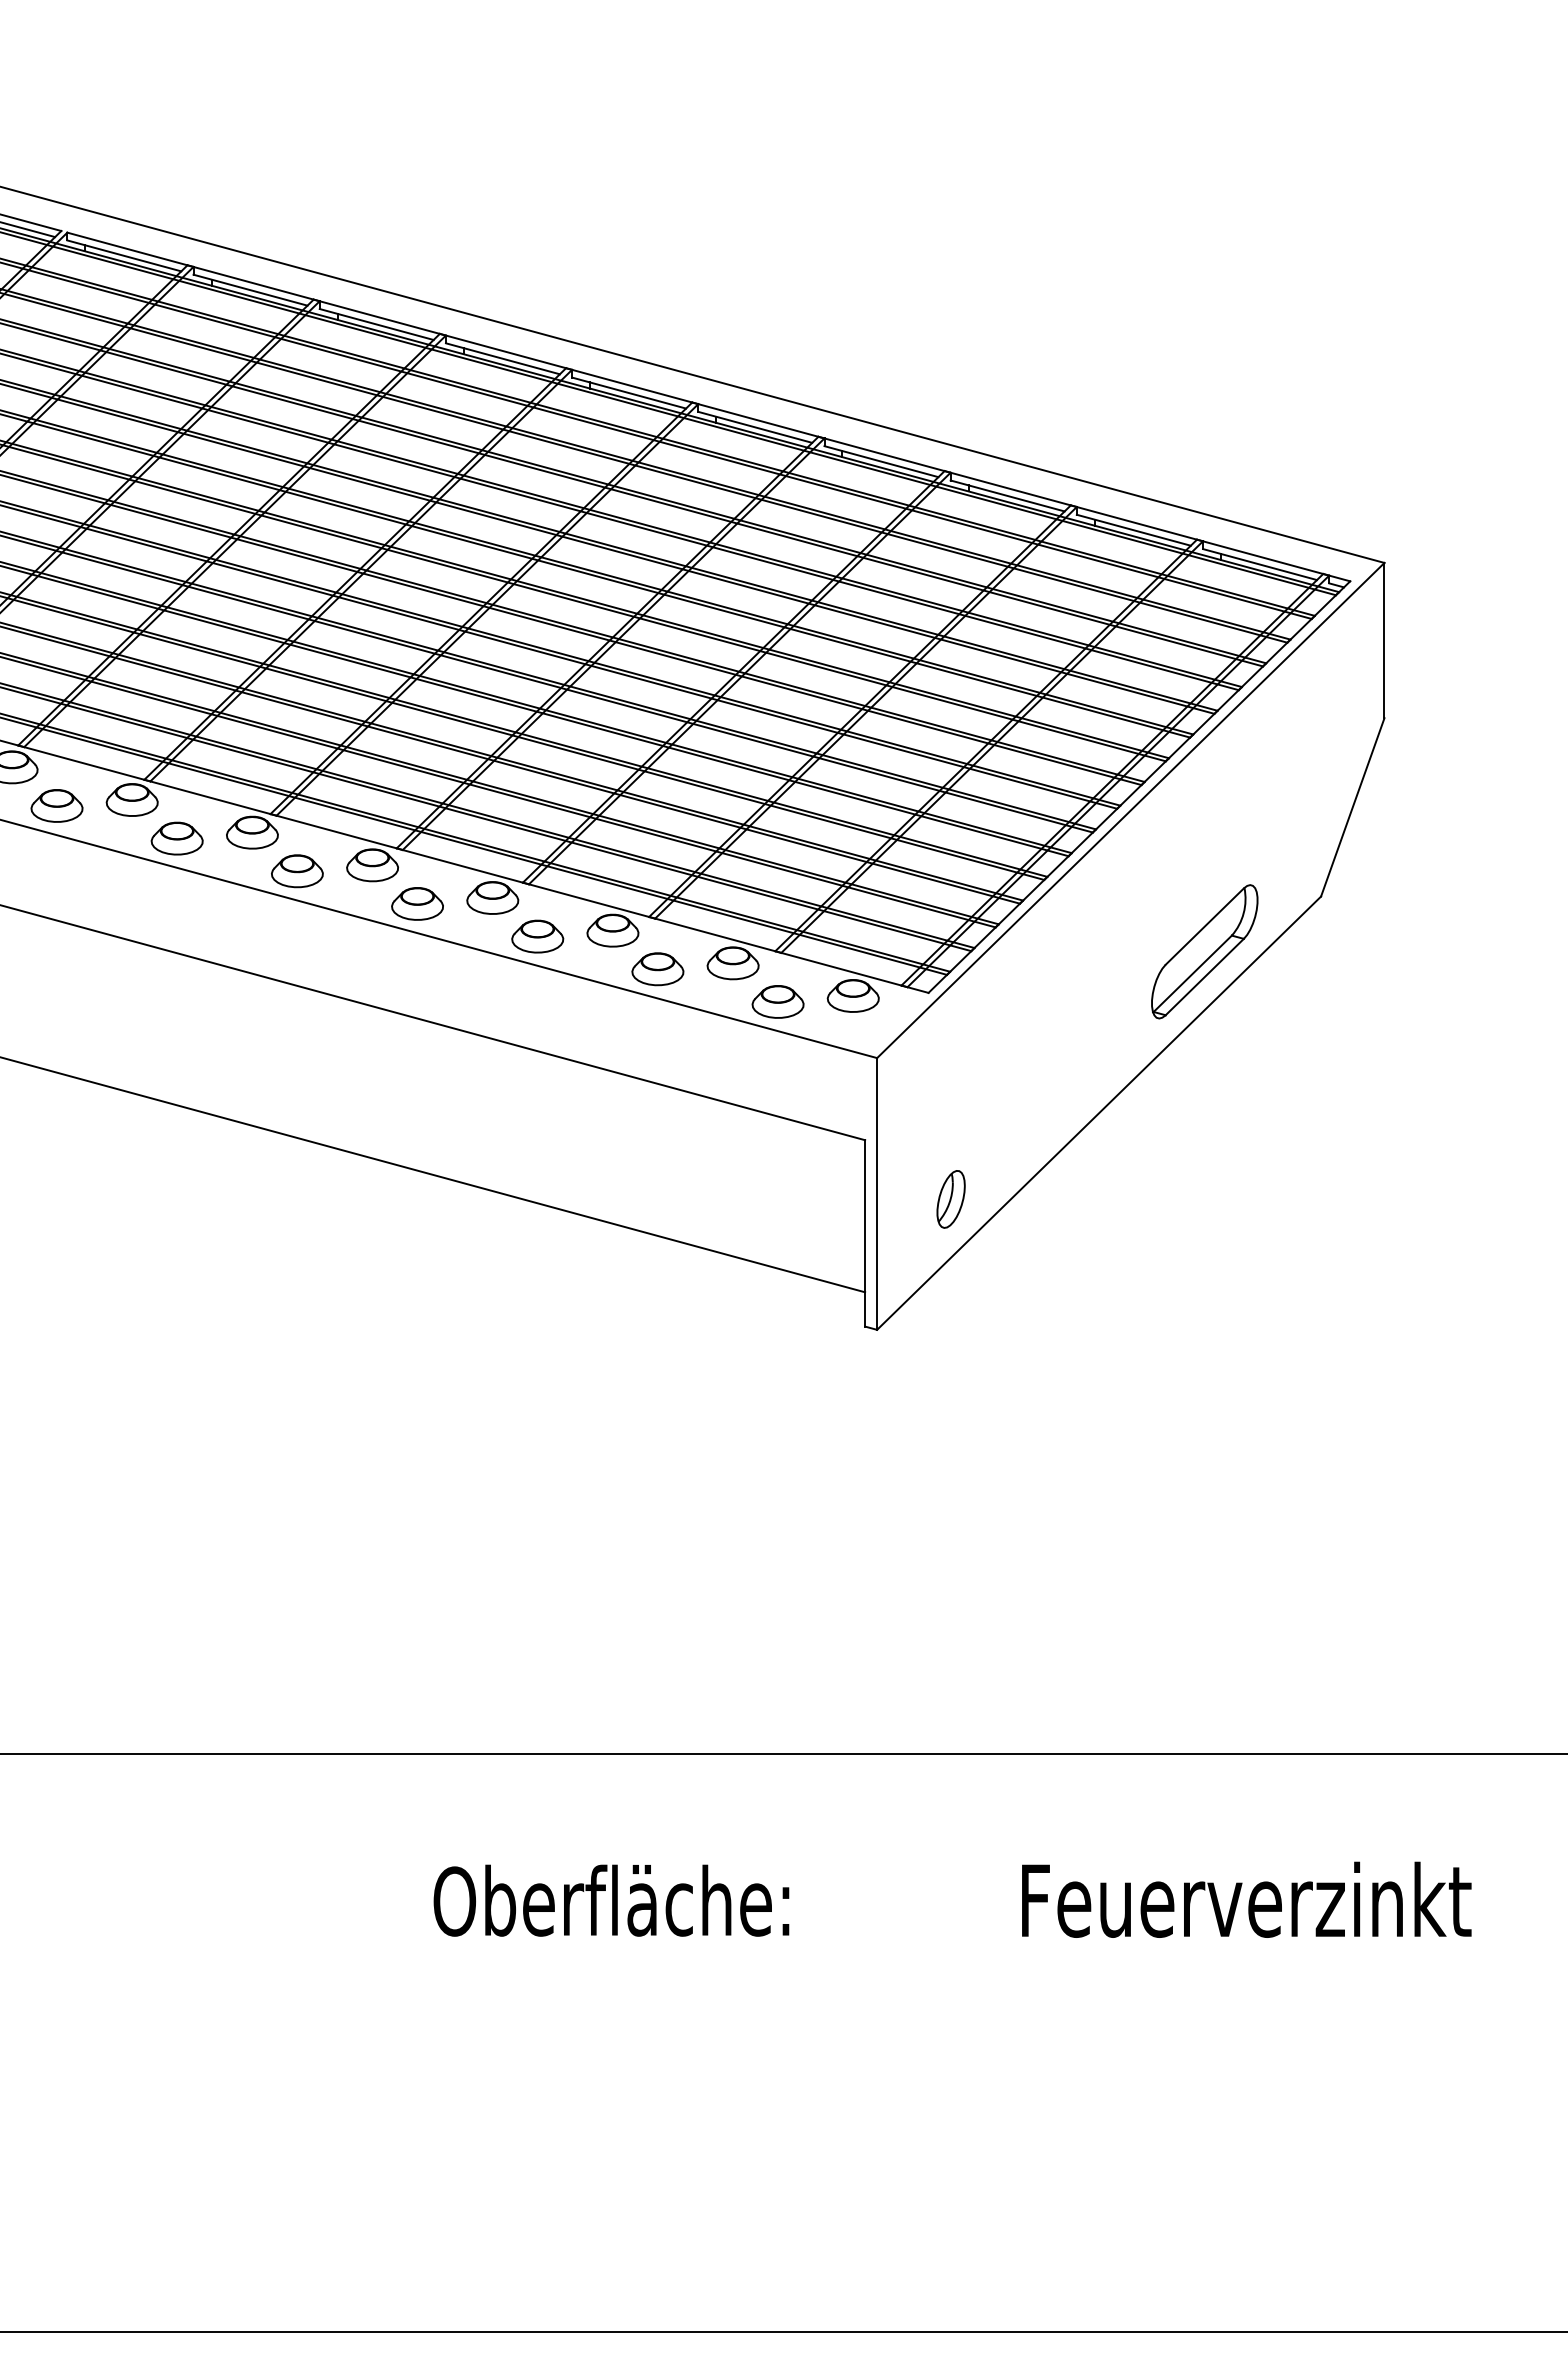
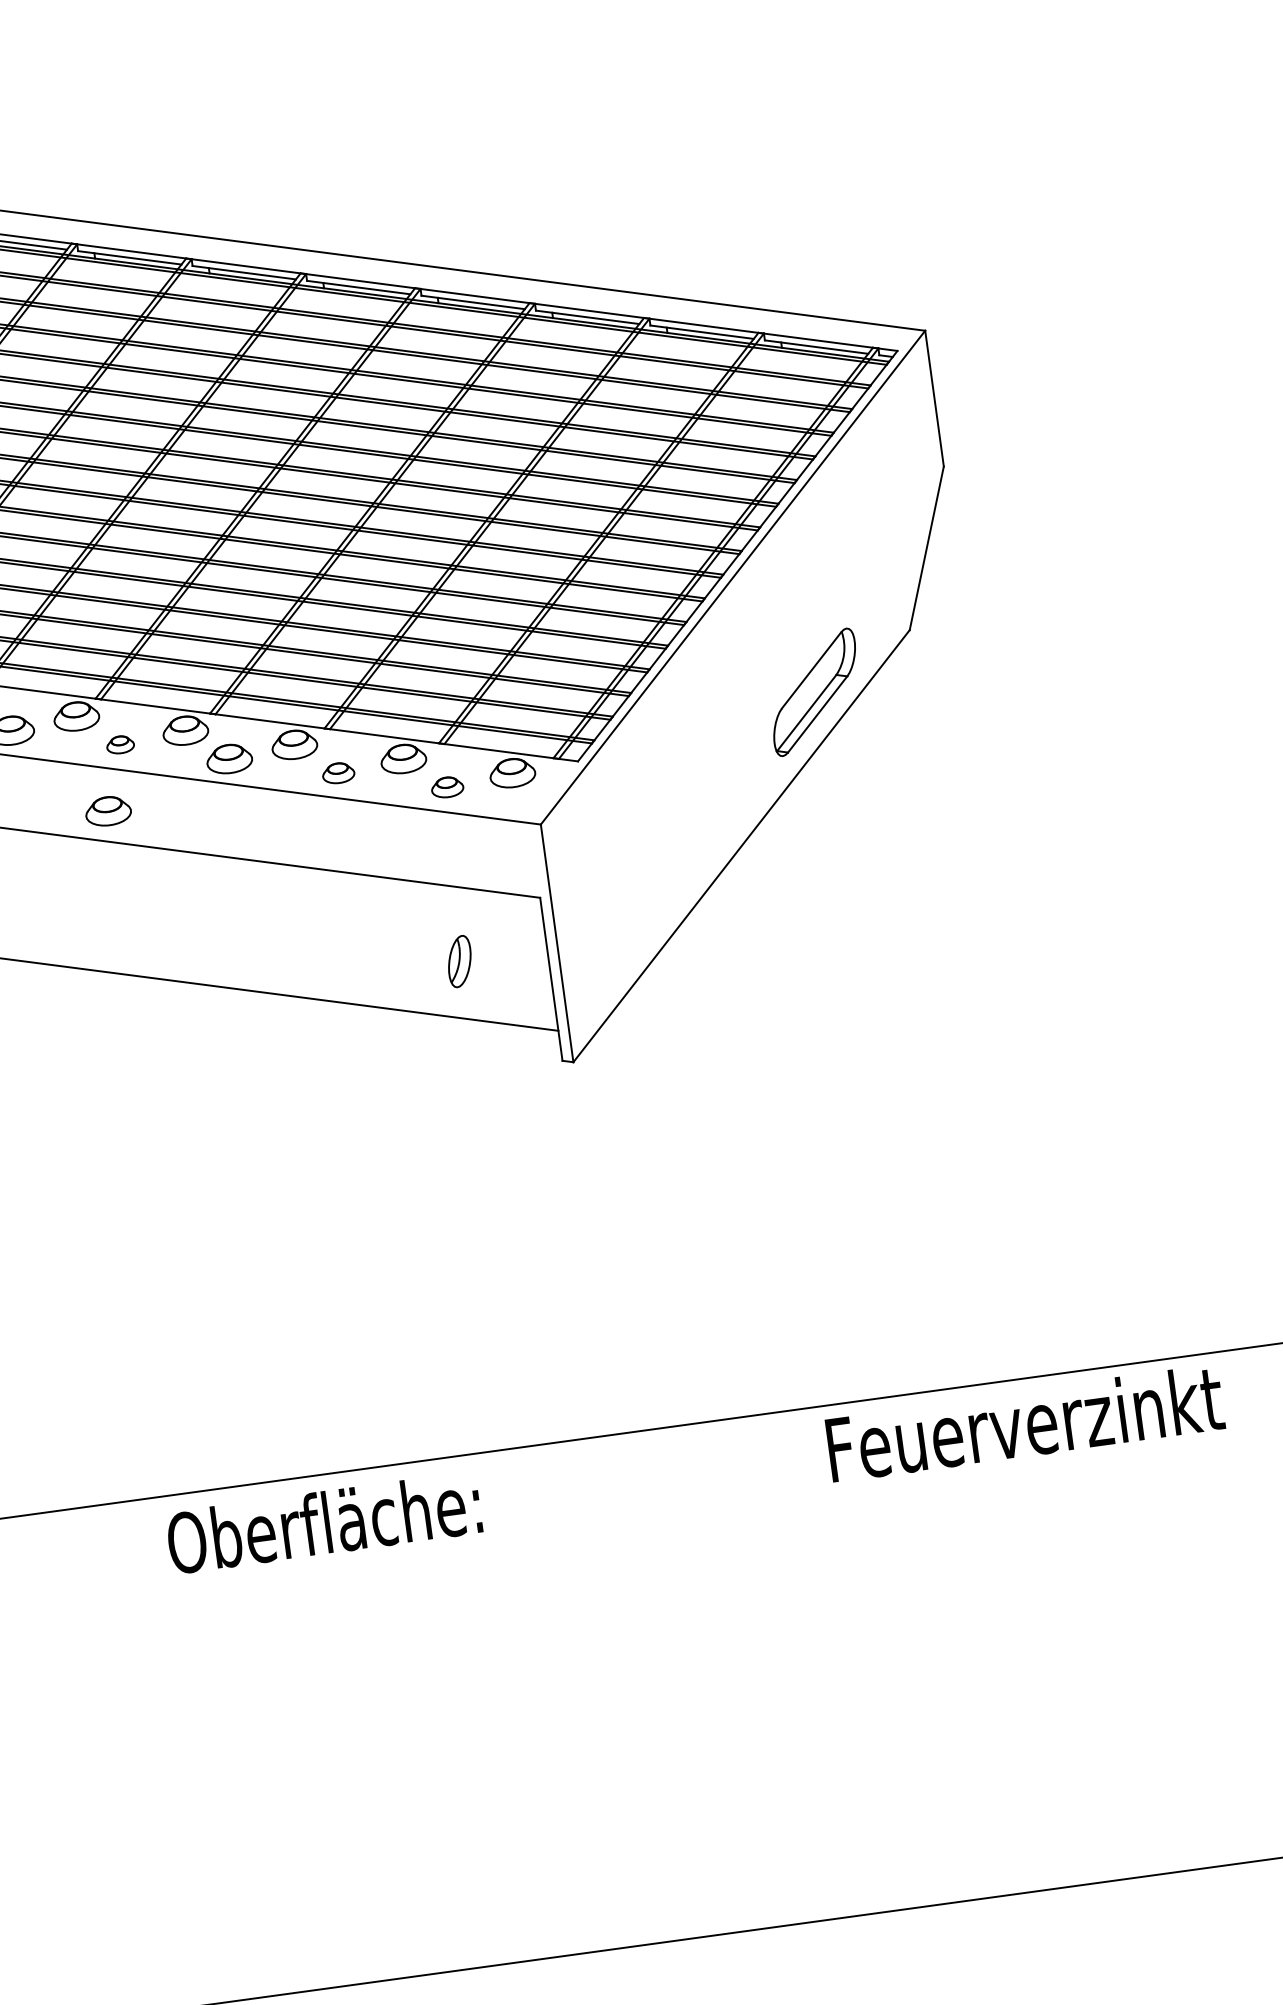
part: (417, 903) -> (120, 744), size x0.6
part: (657, 969) -> (338, 773), size x0.7
part: (393, 976) -> (108, 811), added
part: (777, 1001) -> (446, 787), size x0.7
part: (950, 1199) -> (459, 961), moved
text: (1246, 1899) -> (1025, 1423), moved
text: (611, 1900) -> (324, 1522), moved

